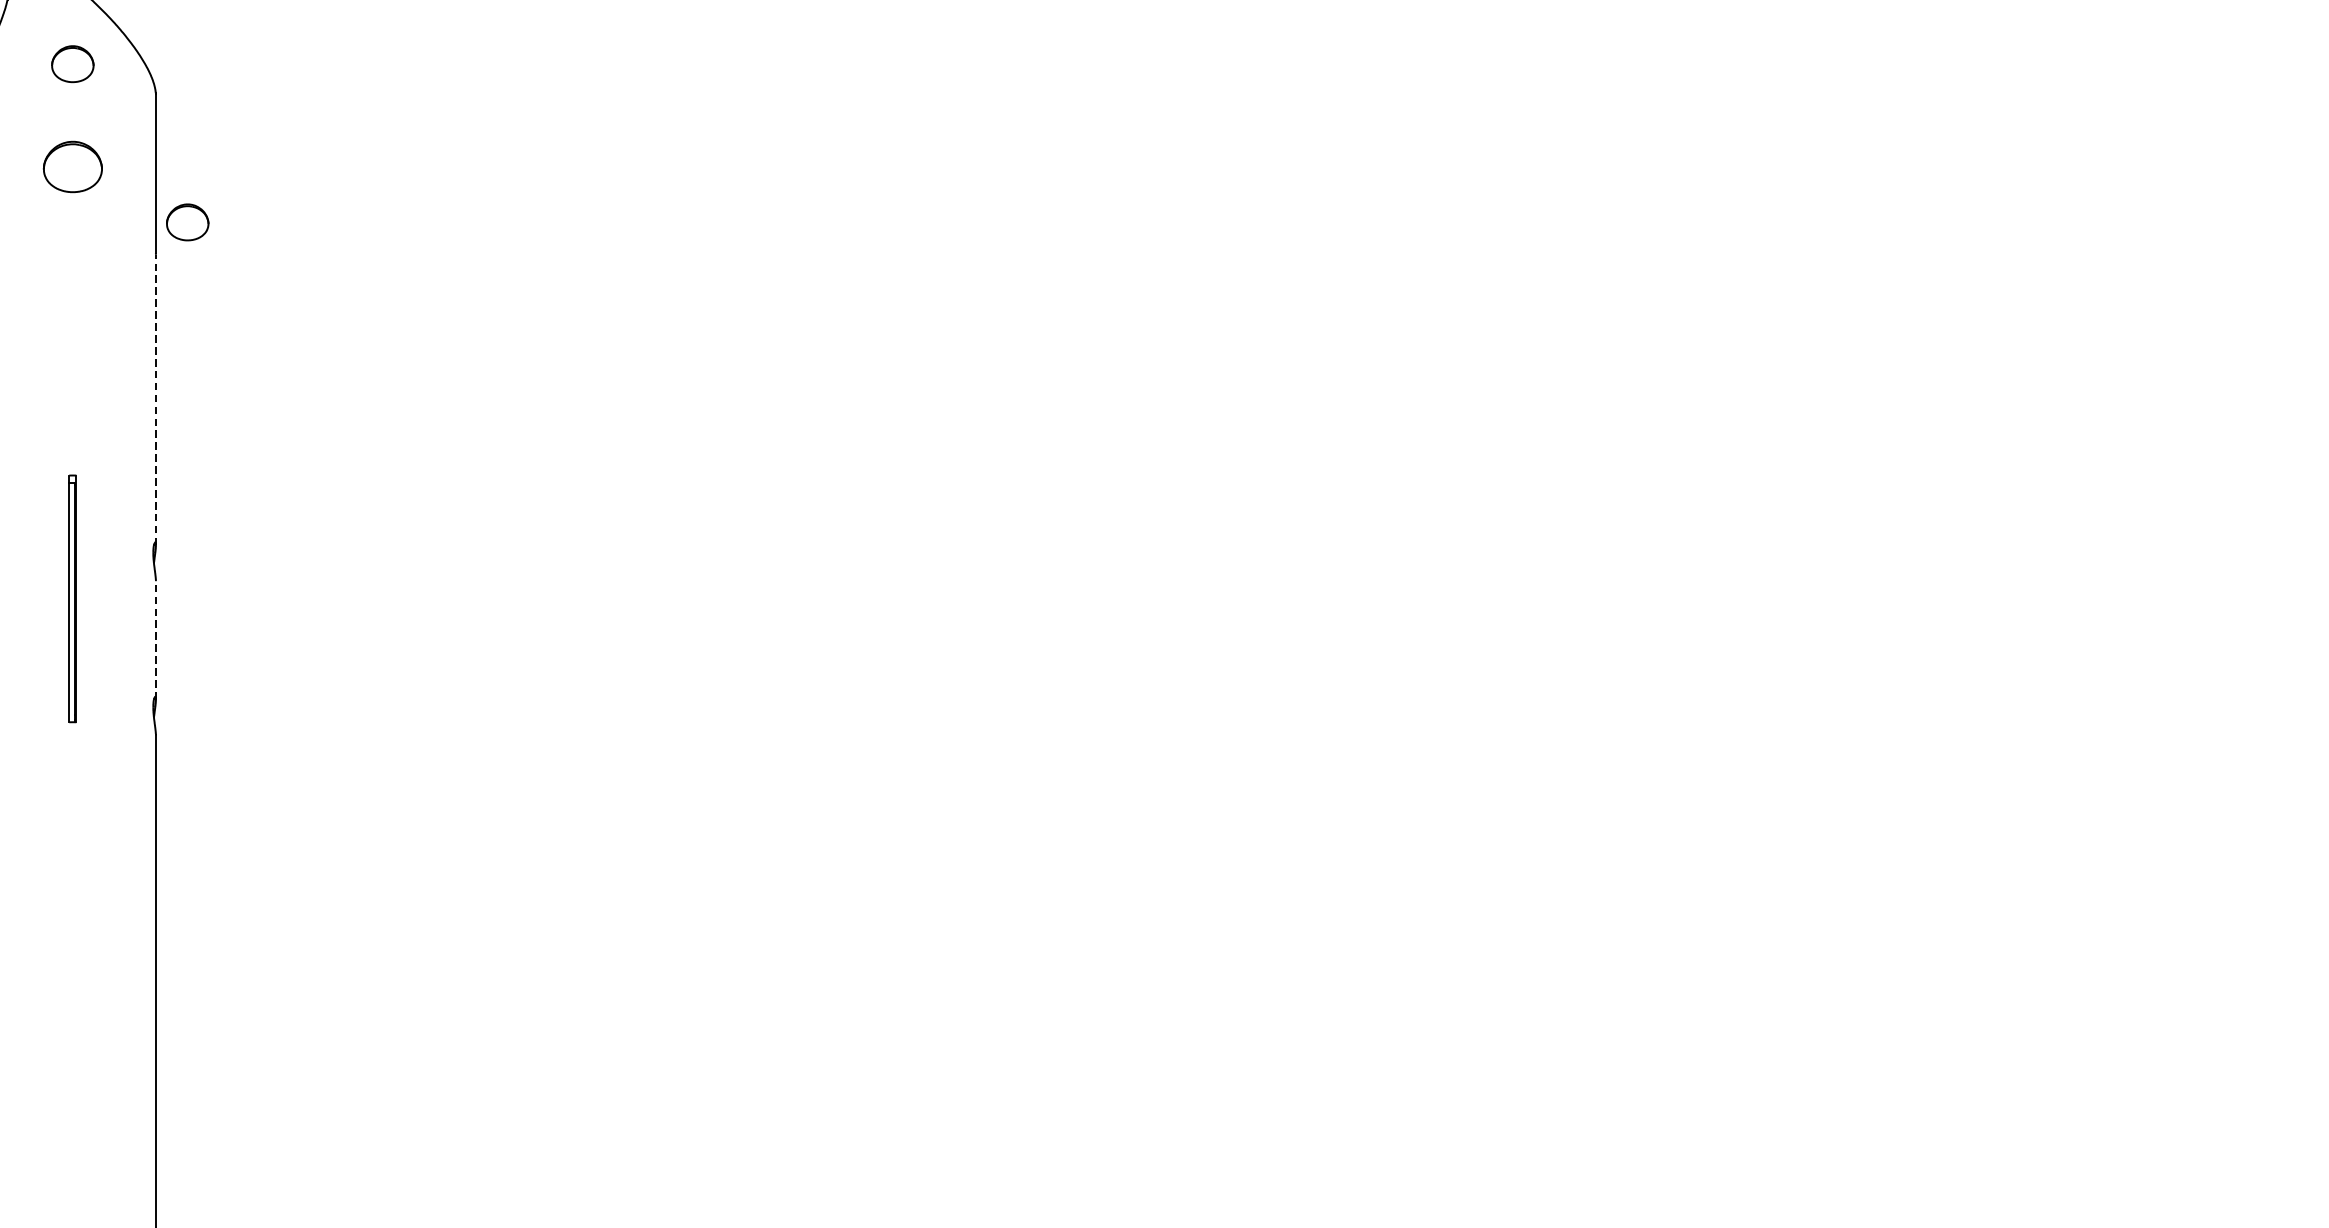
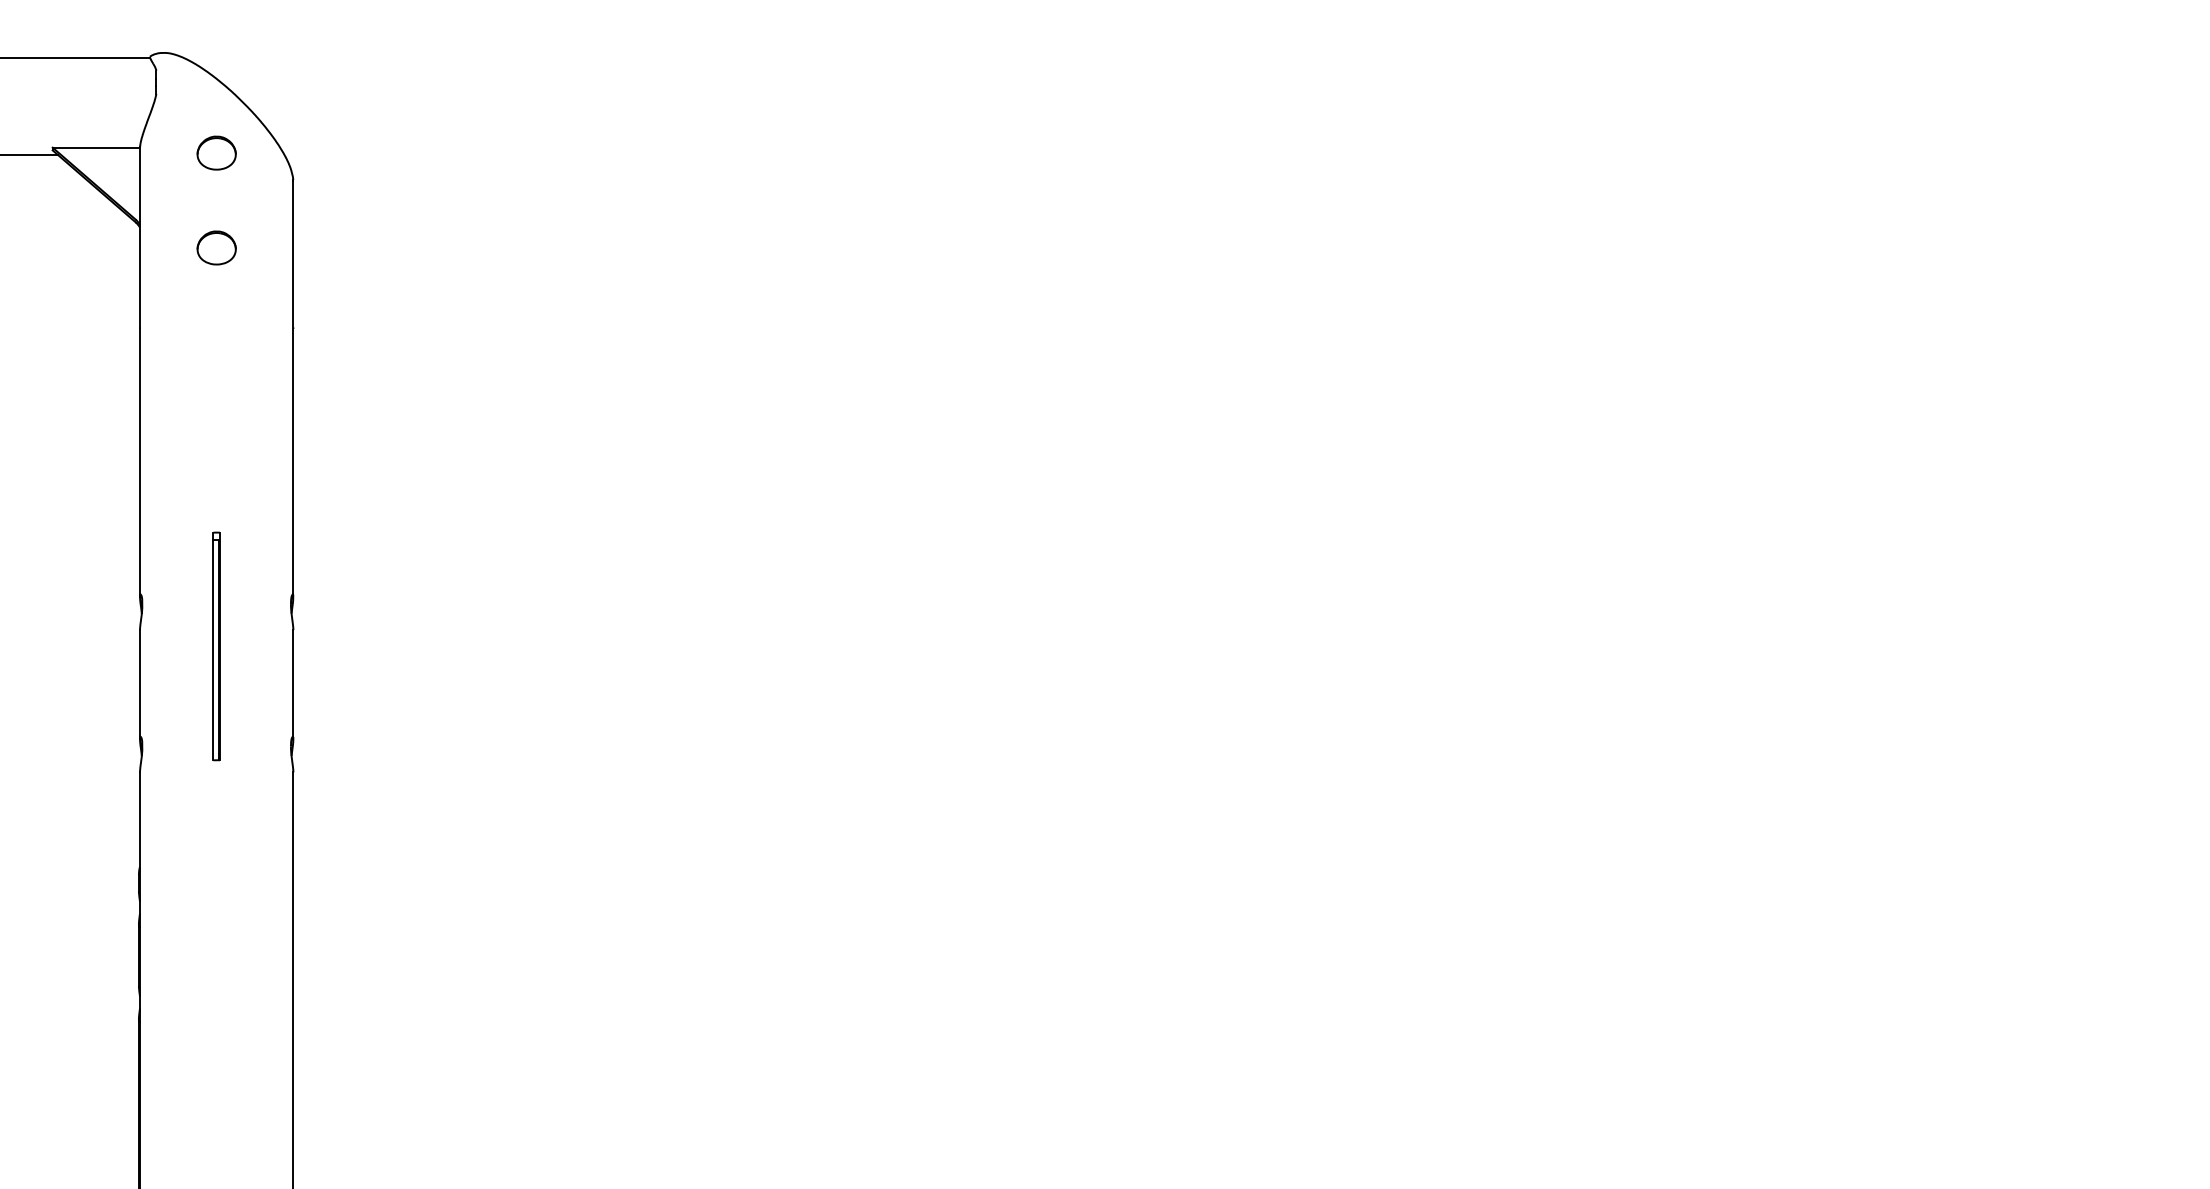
part: (72, 166) -> (216, 247), size x0.71
part: (187, 221) -> (322, 298), removed
line: (156, 399) -> (293, 462), dashed -> solid
line: (156, 640) -> (293, 684), dashed -> solid

